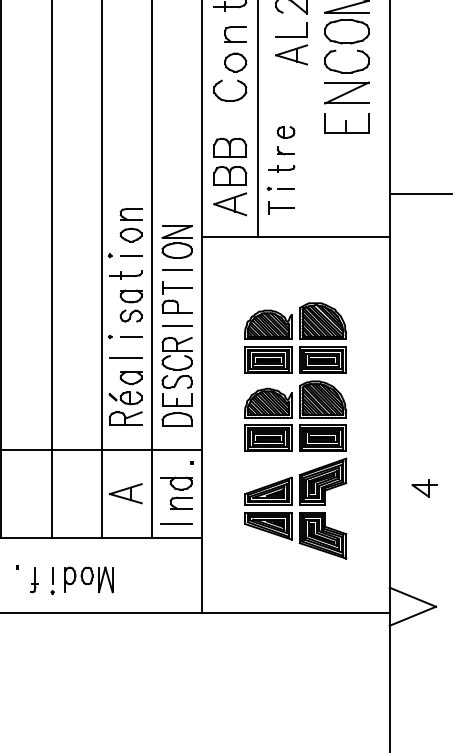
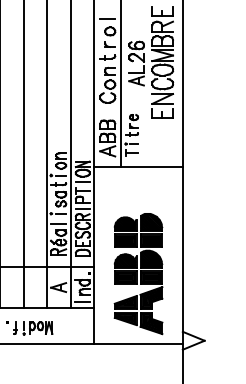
line: (420, 194) -> (197, 146), removed
part: (295, 431) -> (138, 274), moved
part: (422, 489) -> (198, 285), removed

